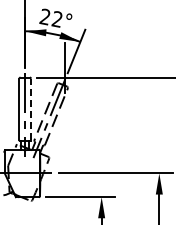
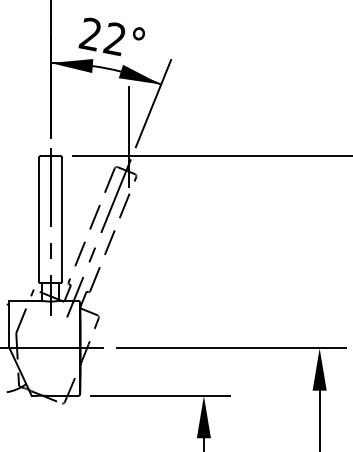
line: (31, 109) -> (63, 219), dashed -> solid

